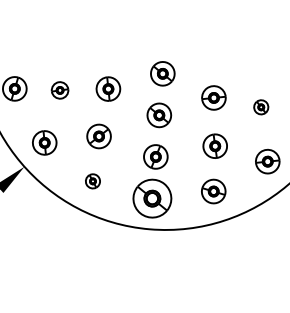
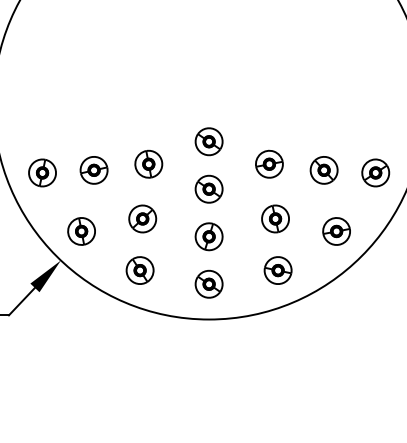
part: (59, 90) -> (93, 170), size x1.43
part: (260, 107) -> (323, 170), size x1.67
part: (92, 181) -> (139, 270), size x1.67
part: (151, 197) -> (208, 283), size x0.62

